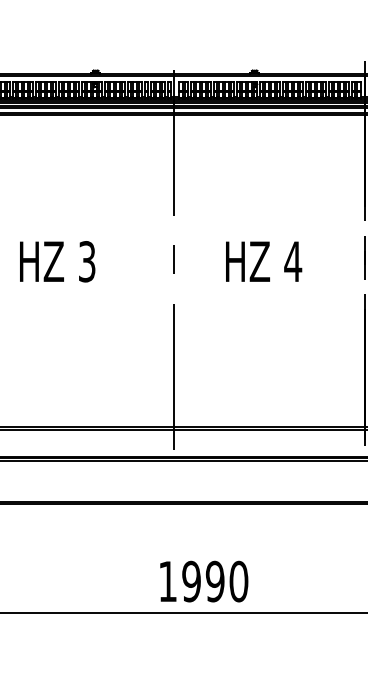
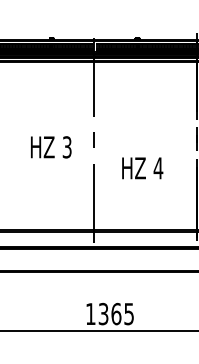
text: (58, 262) -> (51, 147), moved
text: (263, 262) -> (142, 168), moved
text: (215, 580) -> (116, 313), 1990 -> 1365

